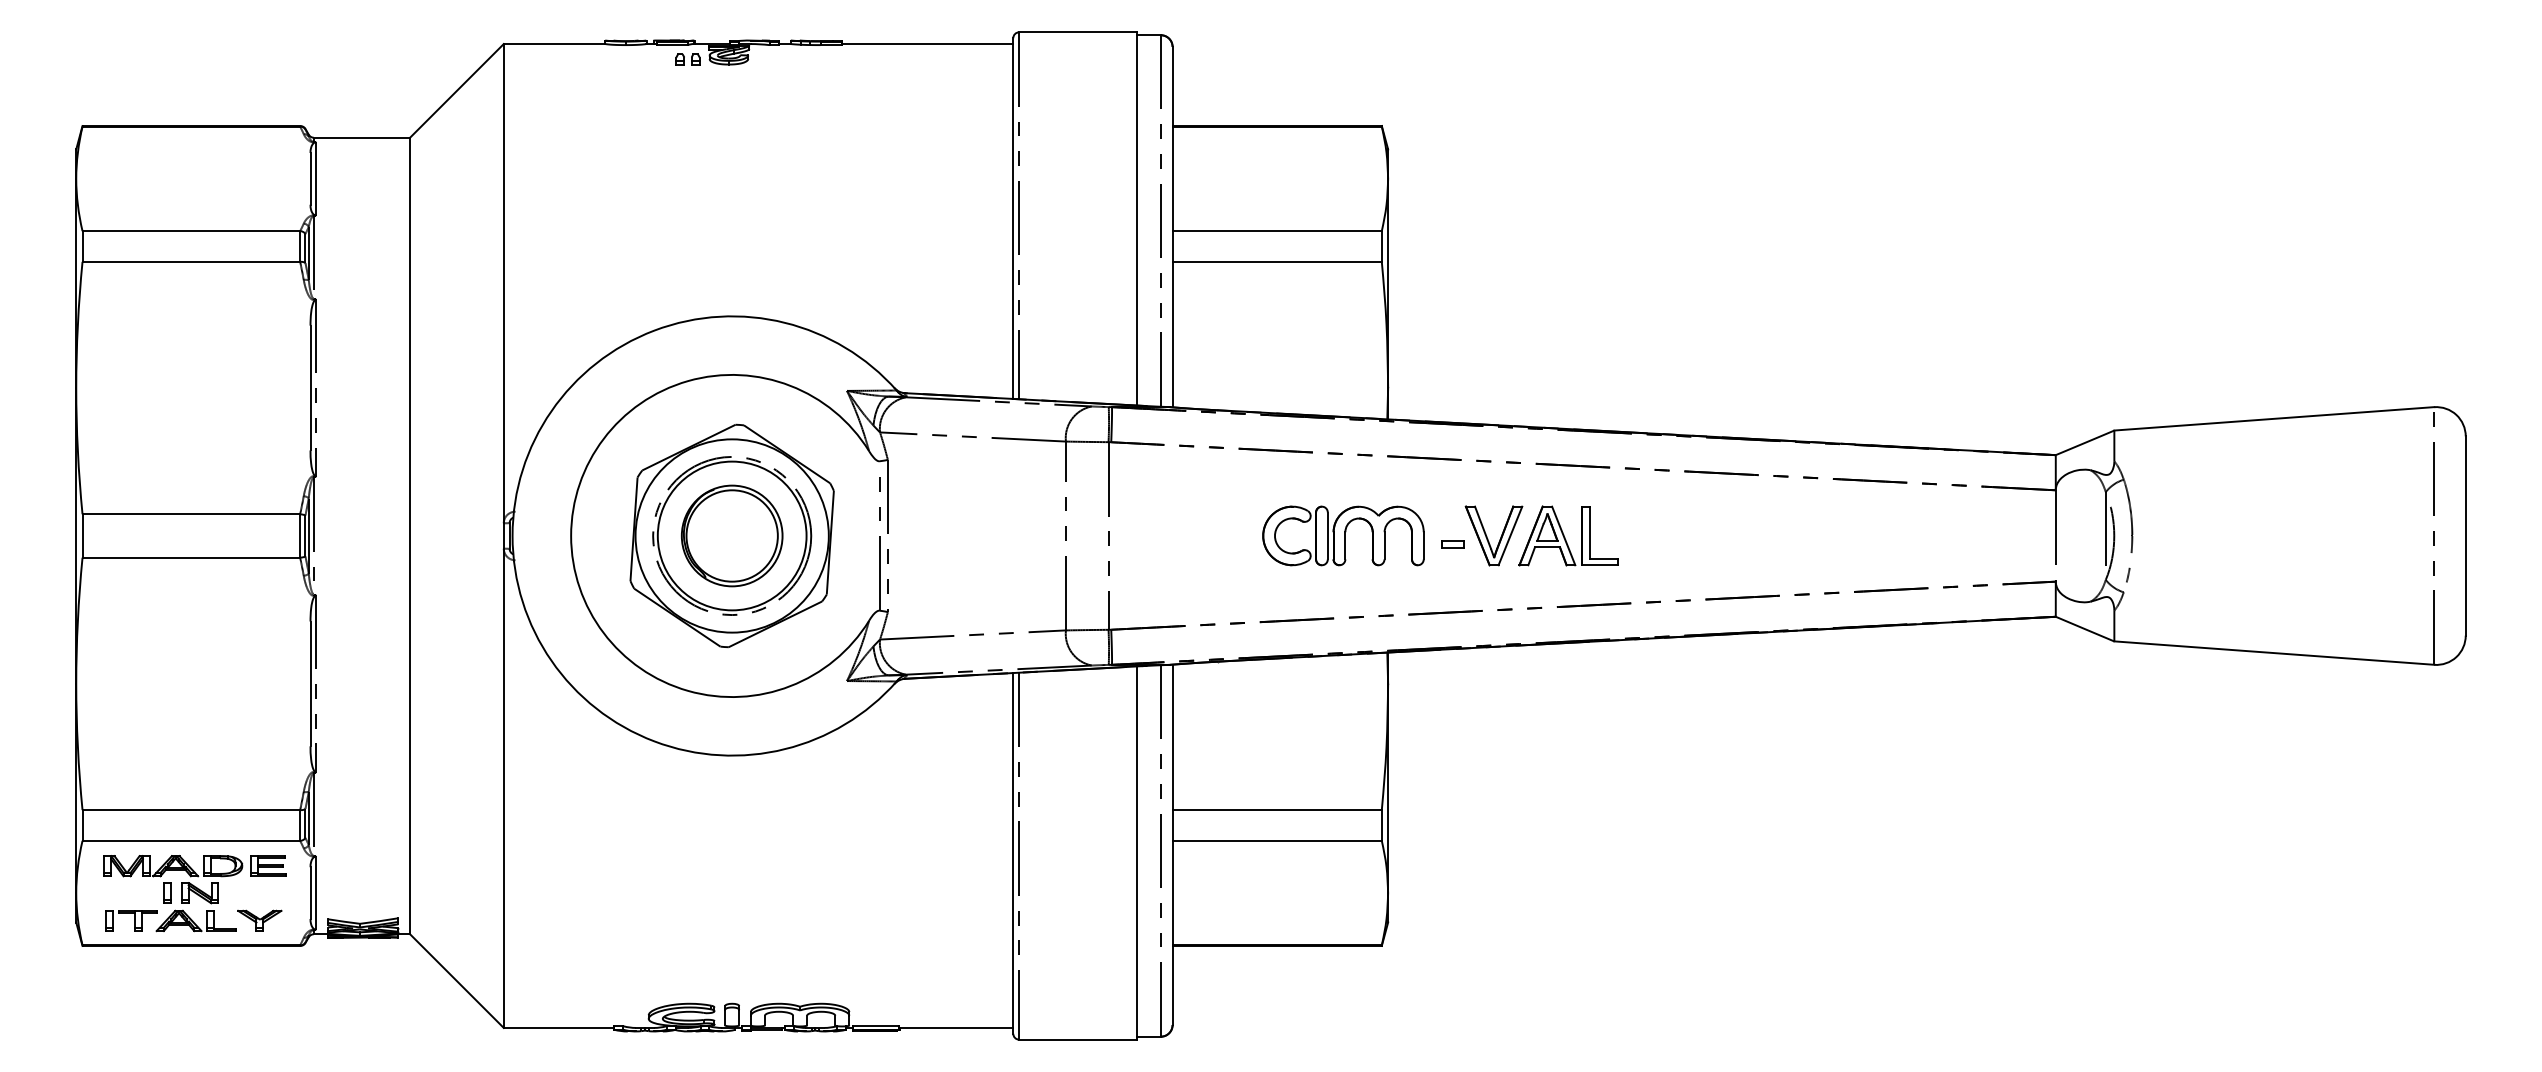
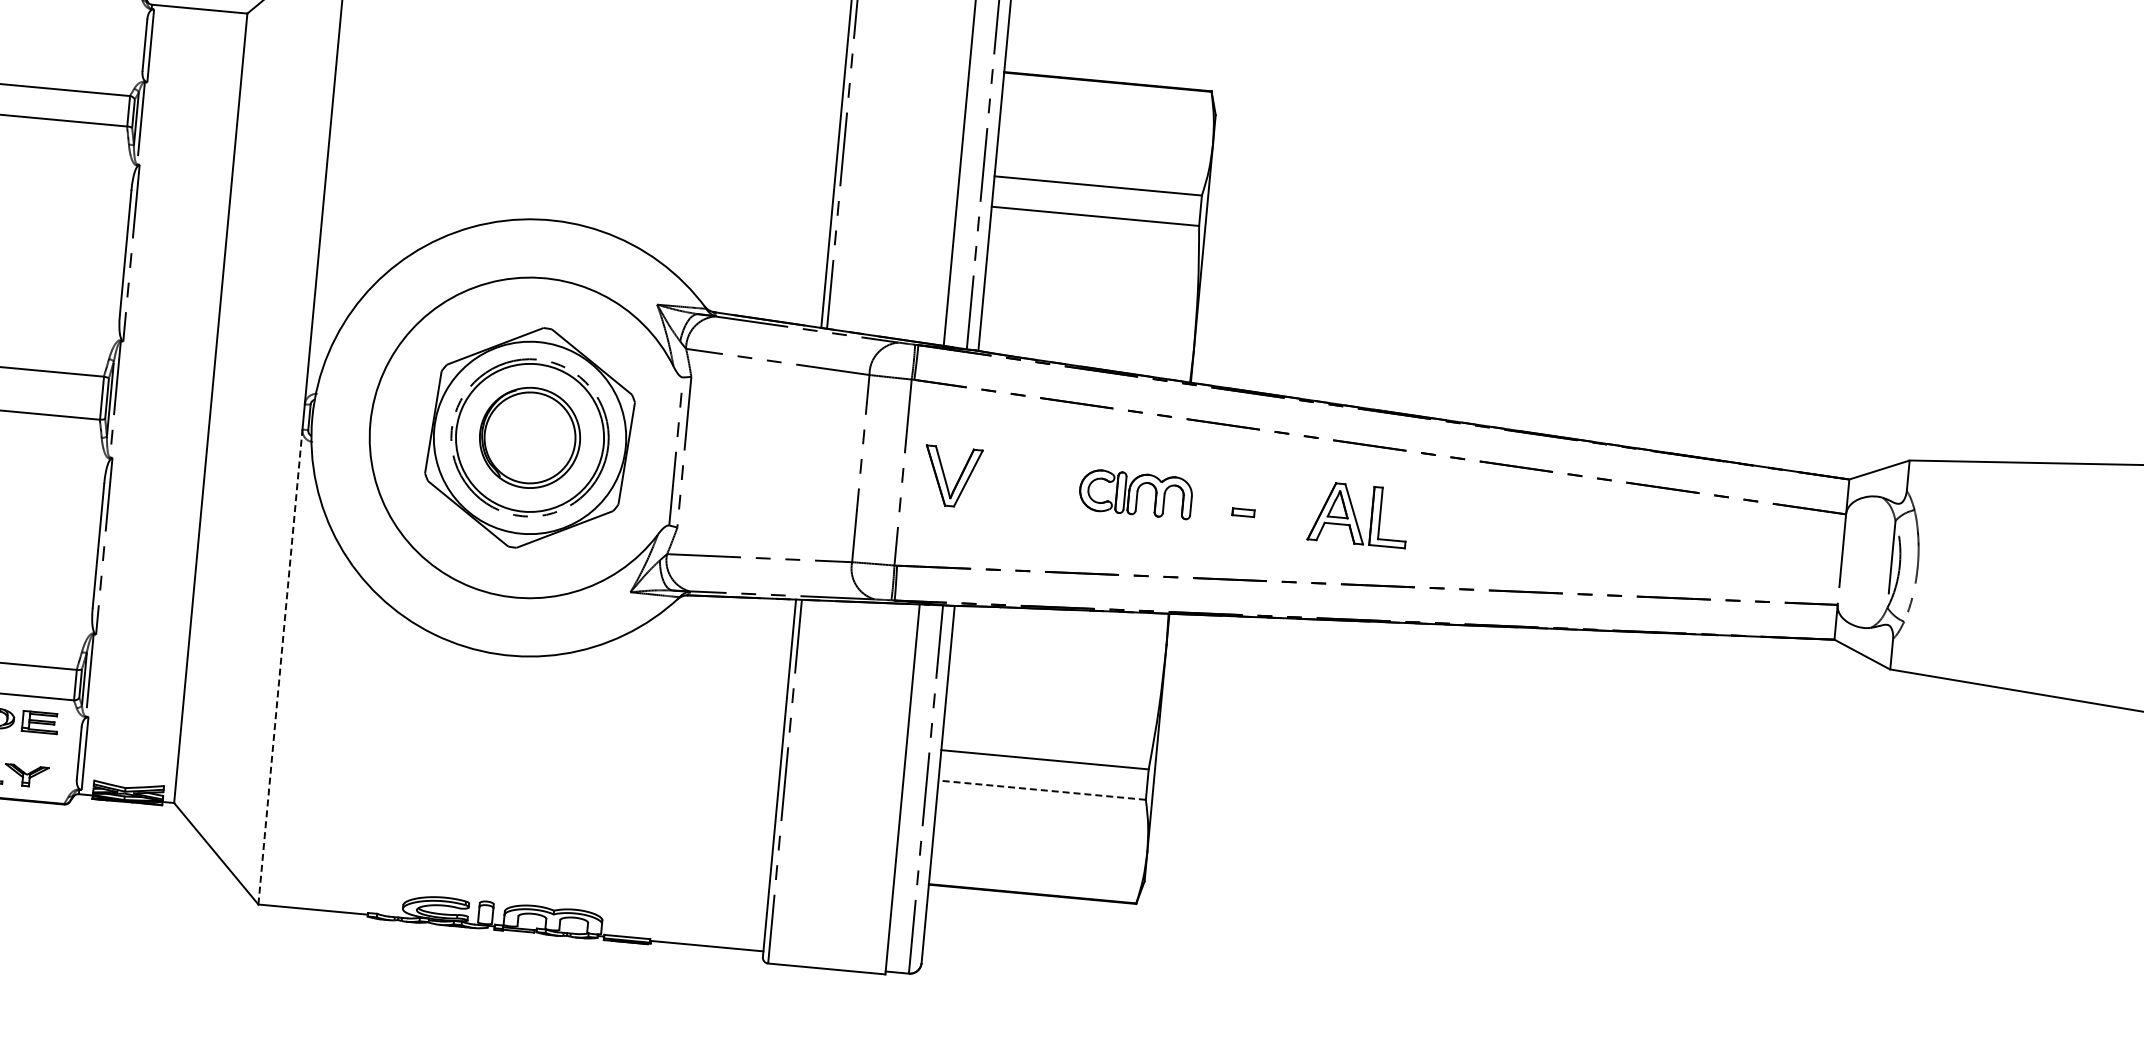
part: (1343, 535) -> (1135, 493), size x0.7
part: (1493, 535) -> (951, 476), moved
line: (503, 788) -> (280, 667), solid -> dashed
line: (1277, 840) -> (1042, 789), solid -> dashed

